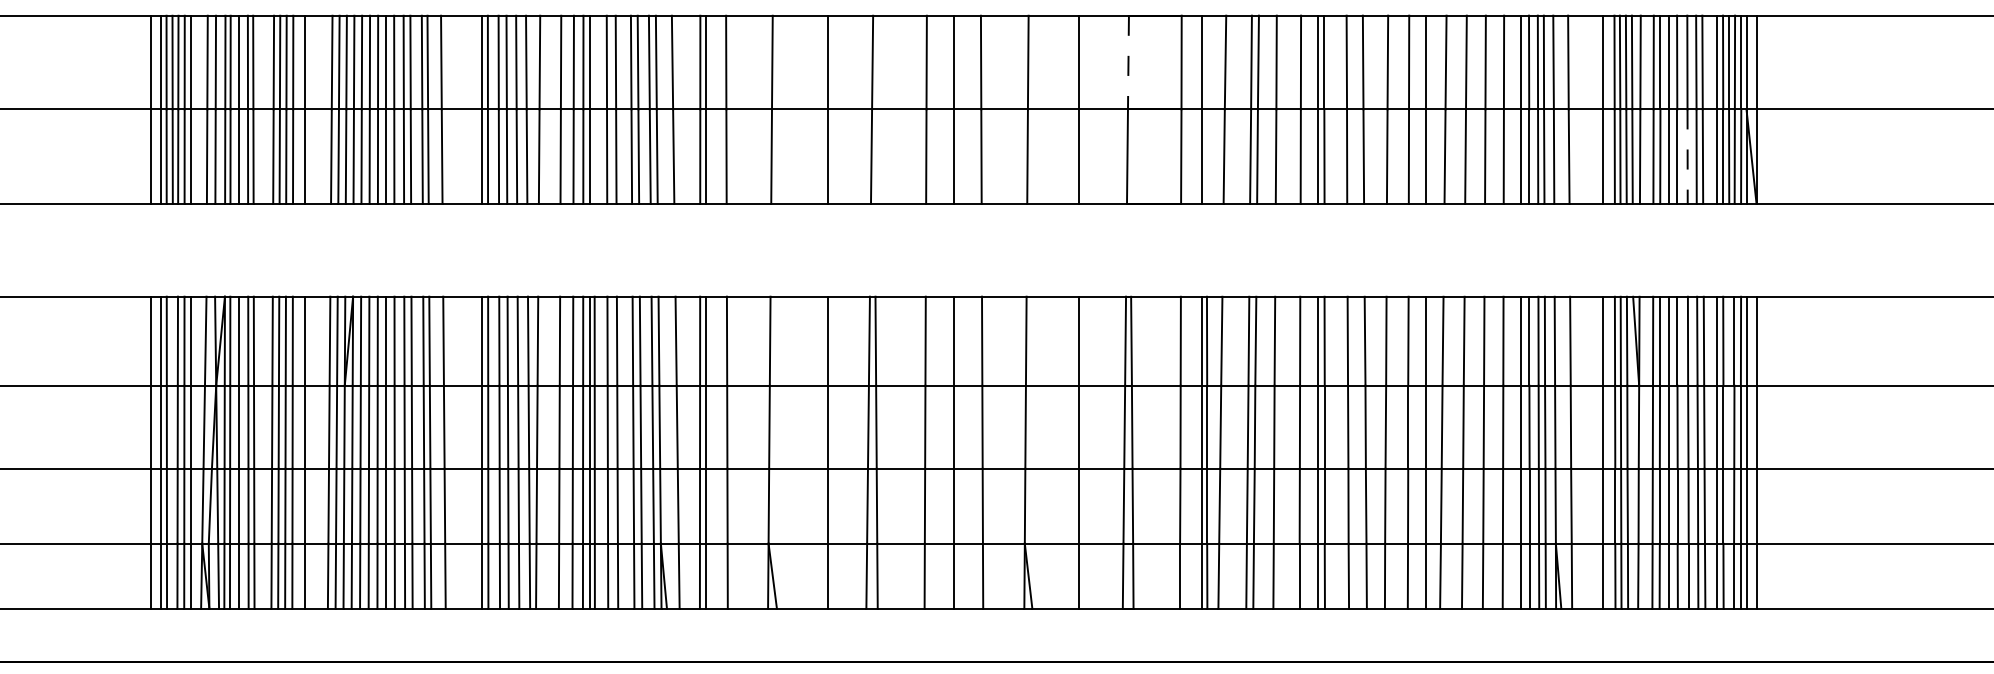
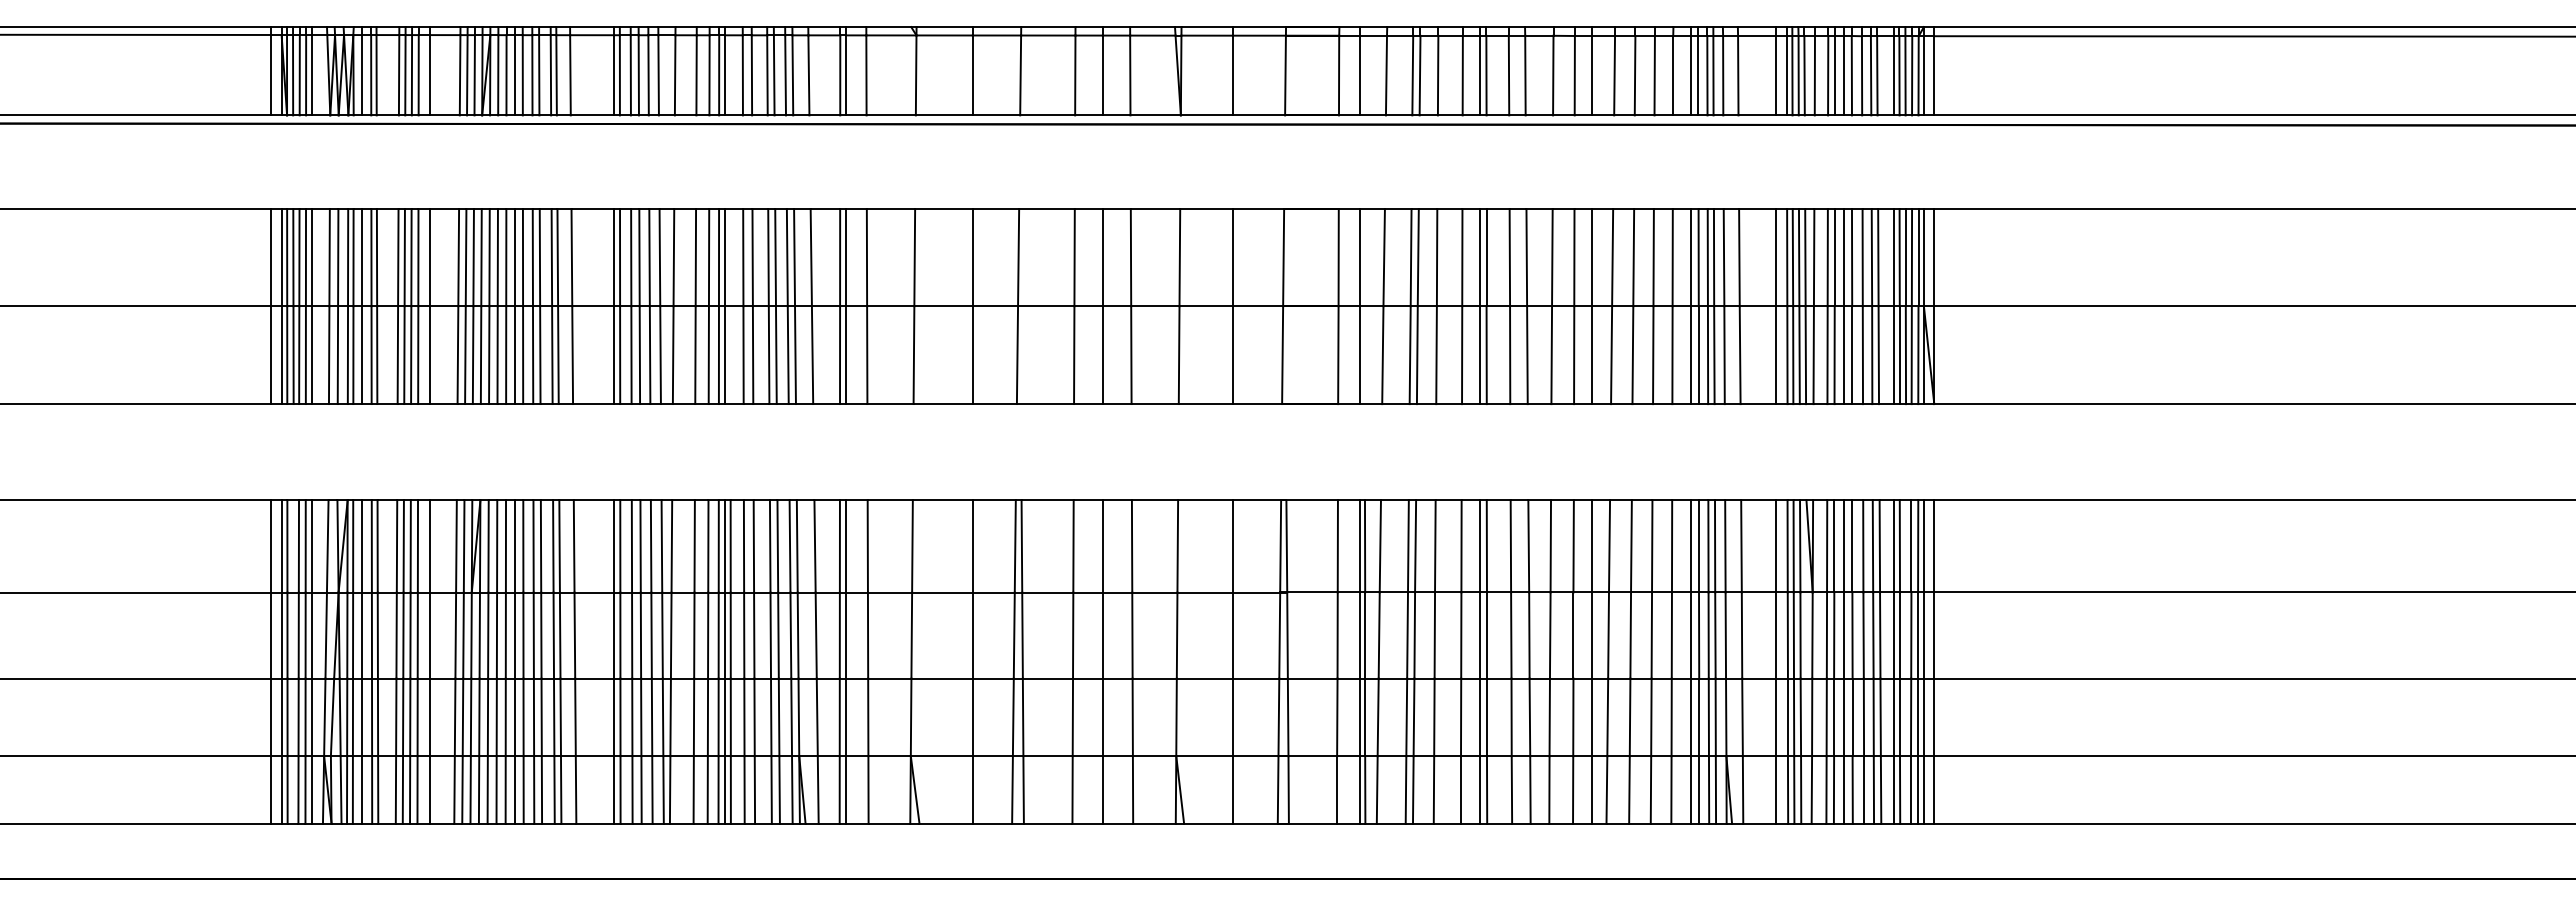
line: (1128, 62) -> (1283, 257), dashed -> solid
line: (1687, 156) -> (1862, 355), dashed -> solid

